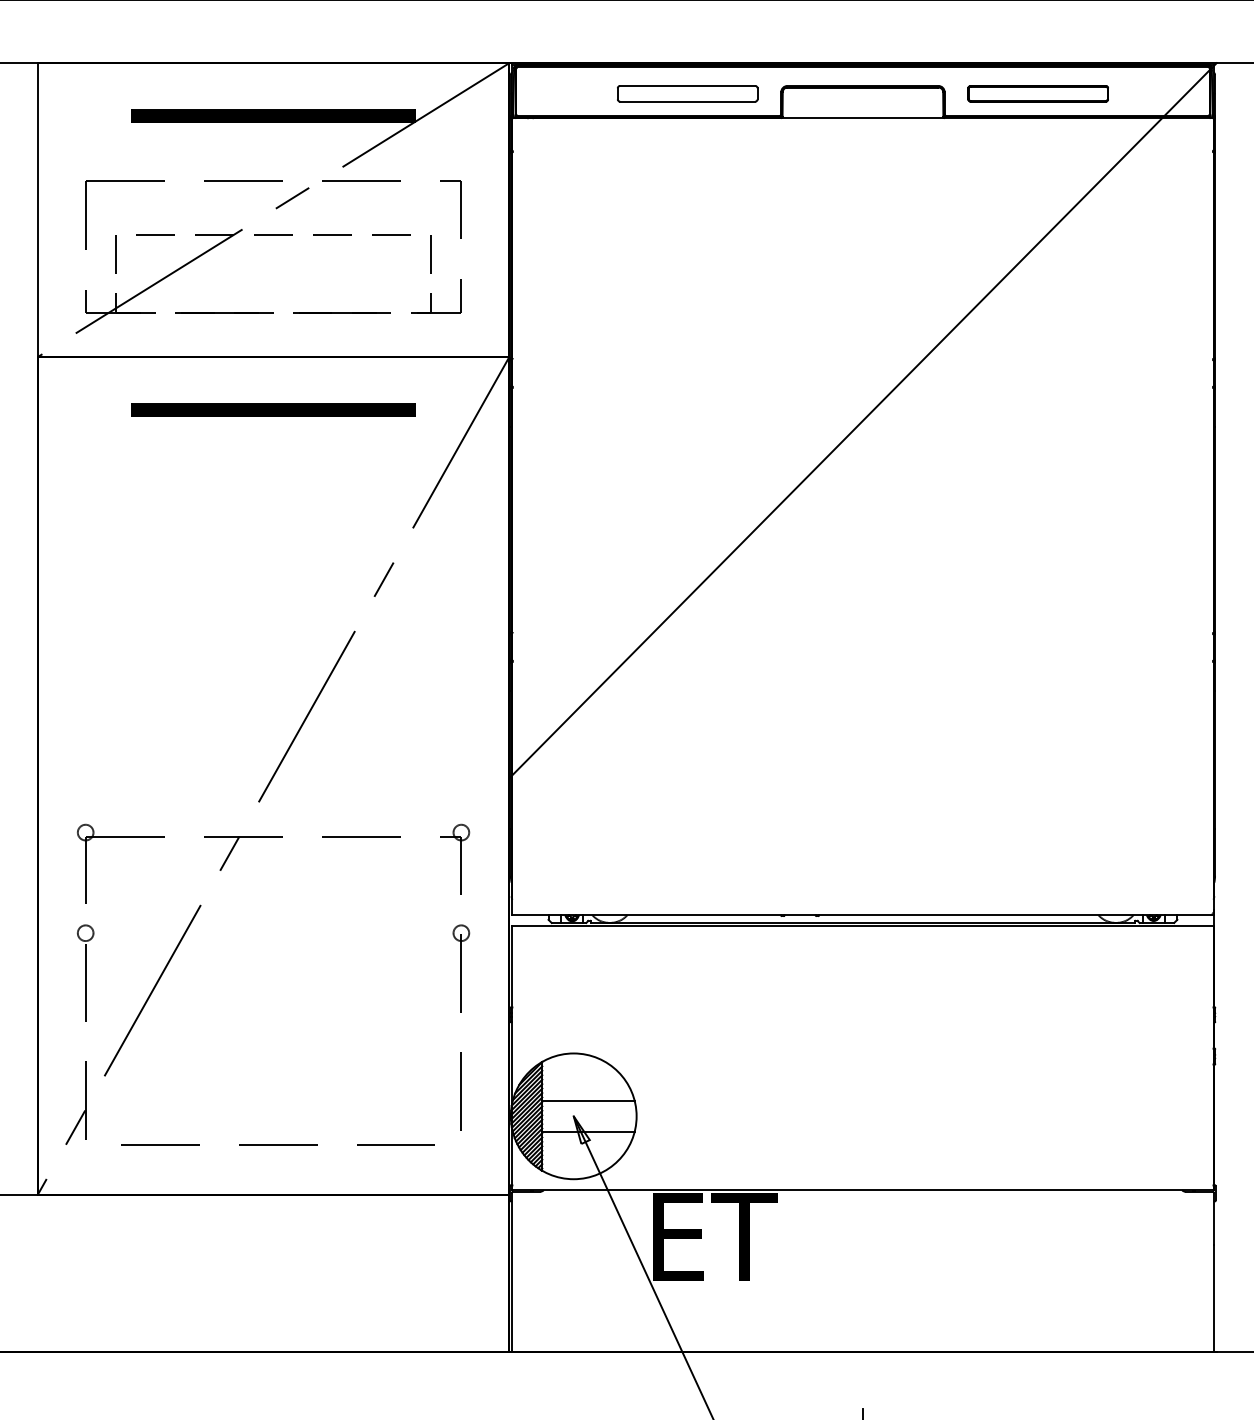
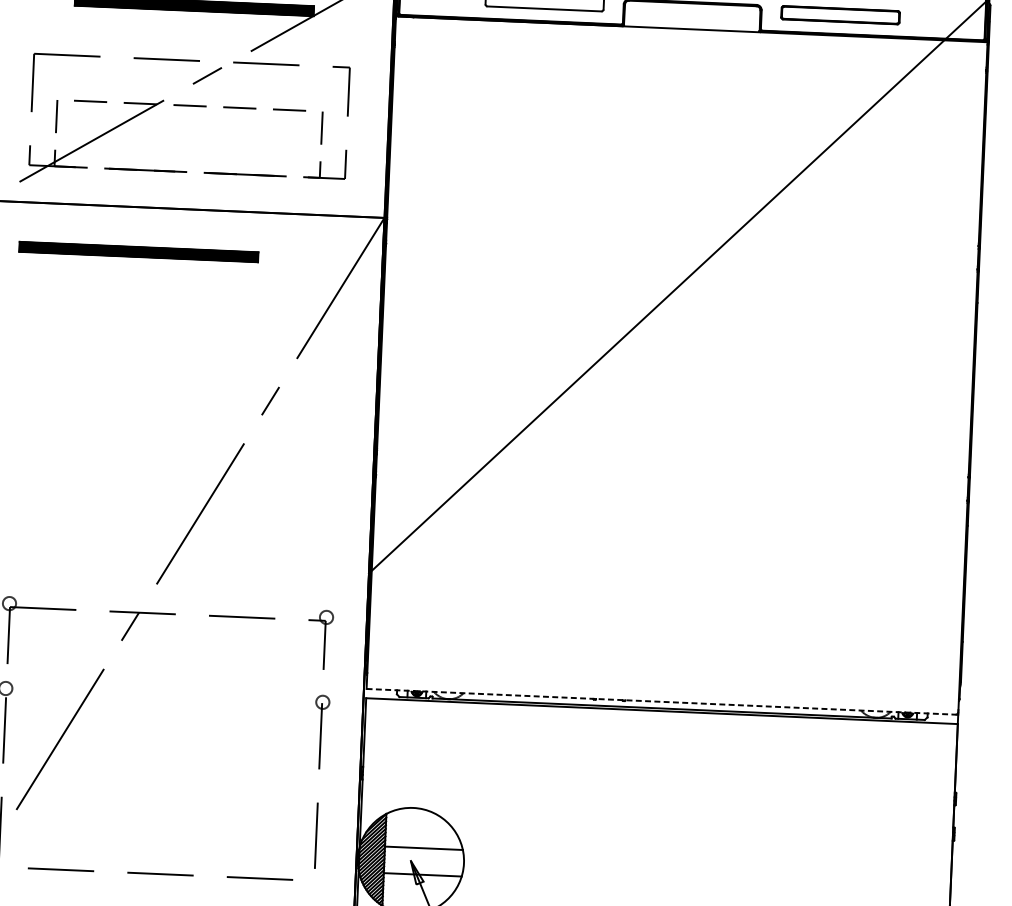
part: (273, 409) -> (138, 251), moved
line: (862, 915) -> (662, 702), solid -> dashed

